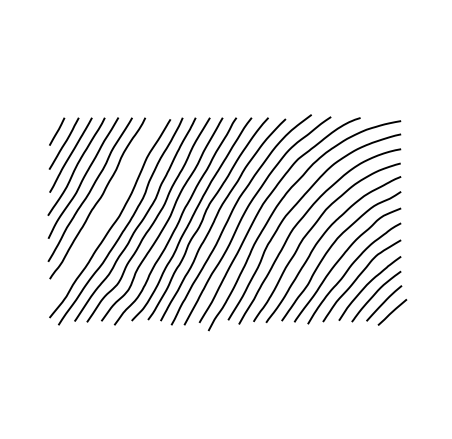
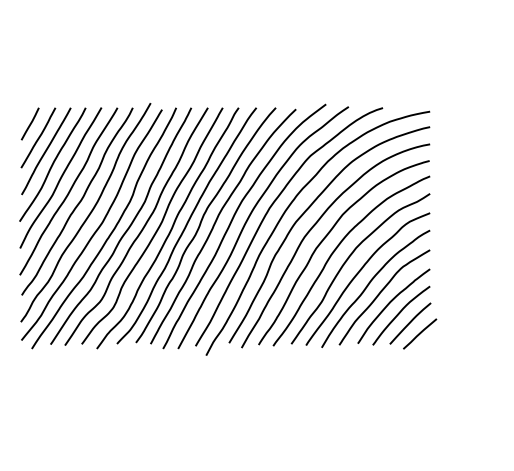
curve: (107, 208) -> (88, 213), added

